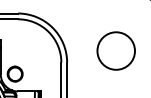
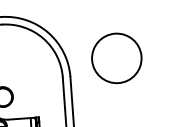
circle: (115, 50) -> (115, 57), moved

